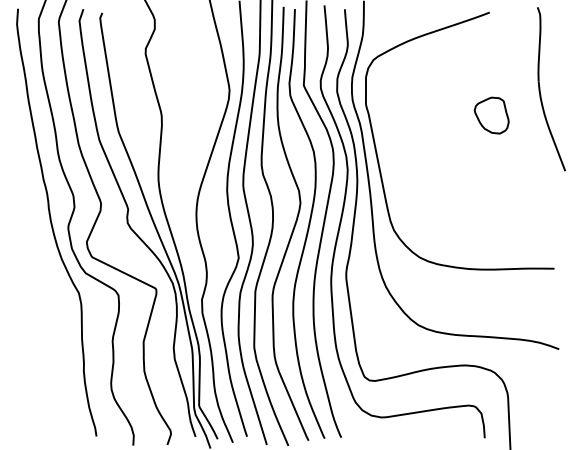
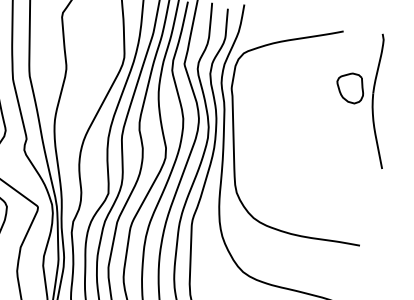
part: (491, 115) -> (350, 87), moved

